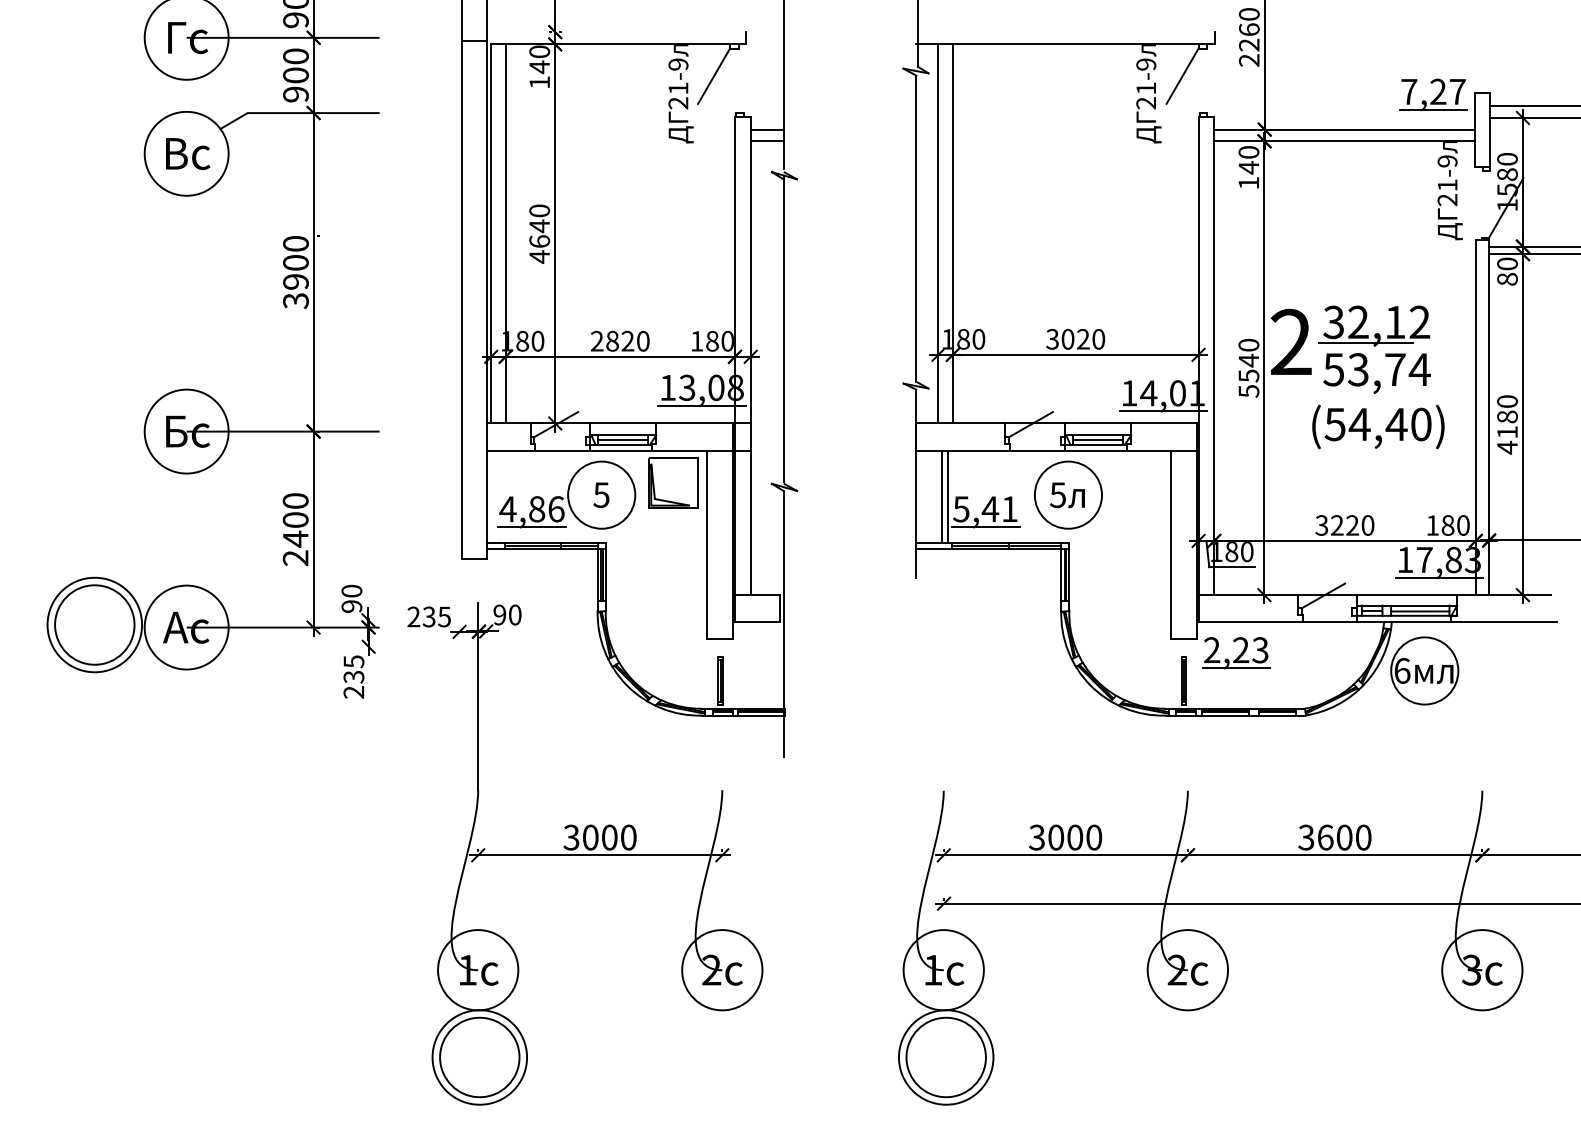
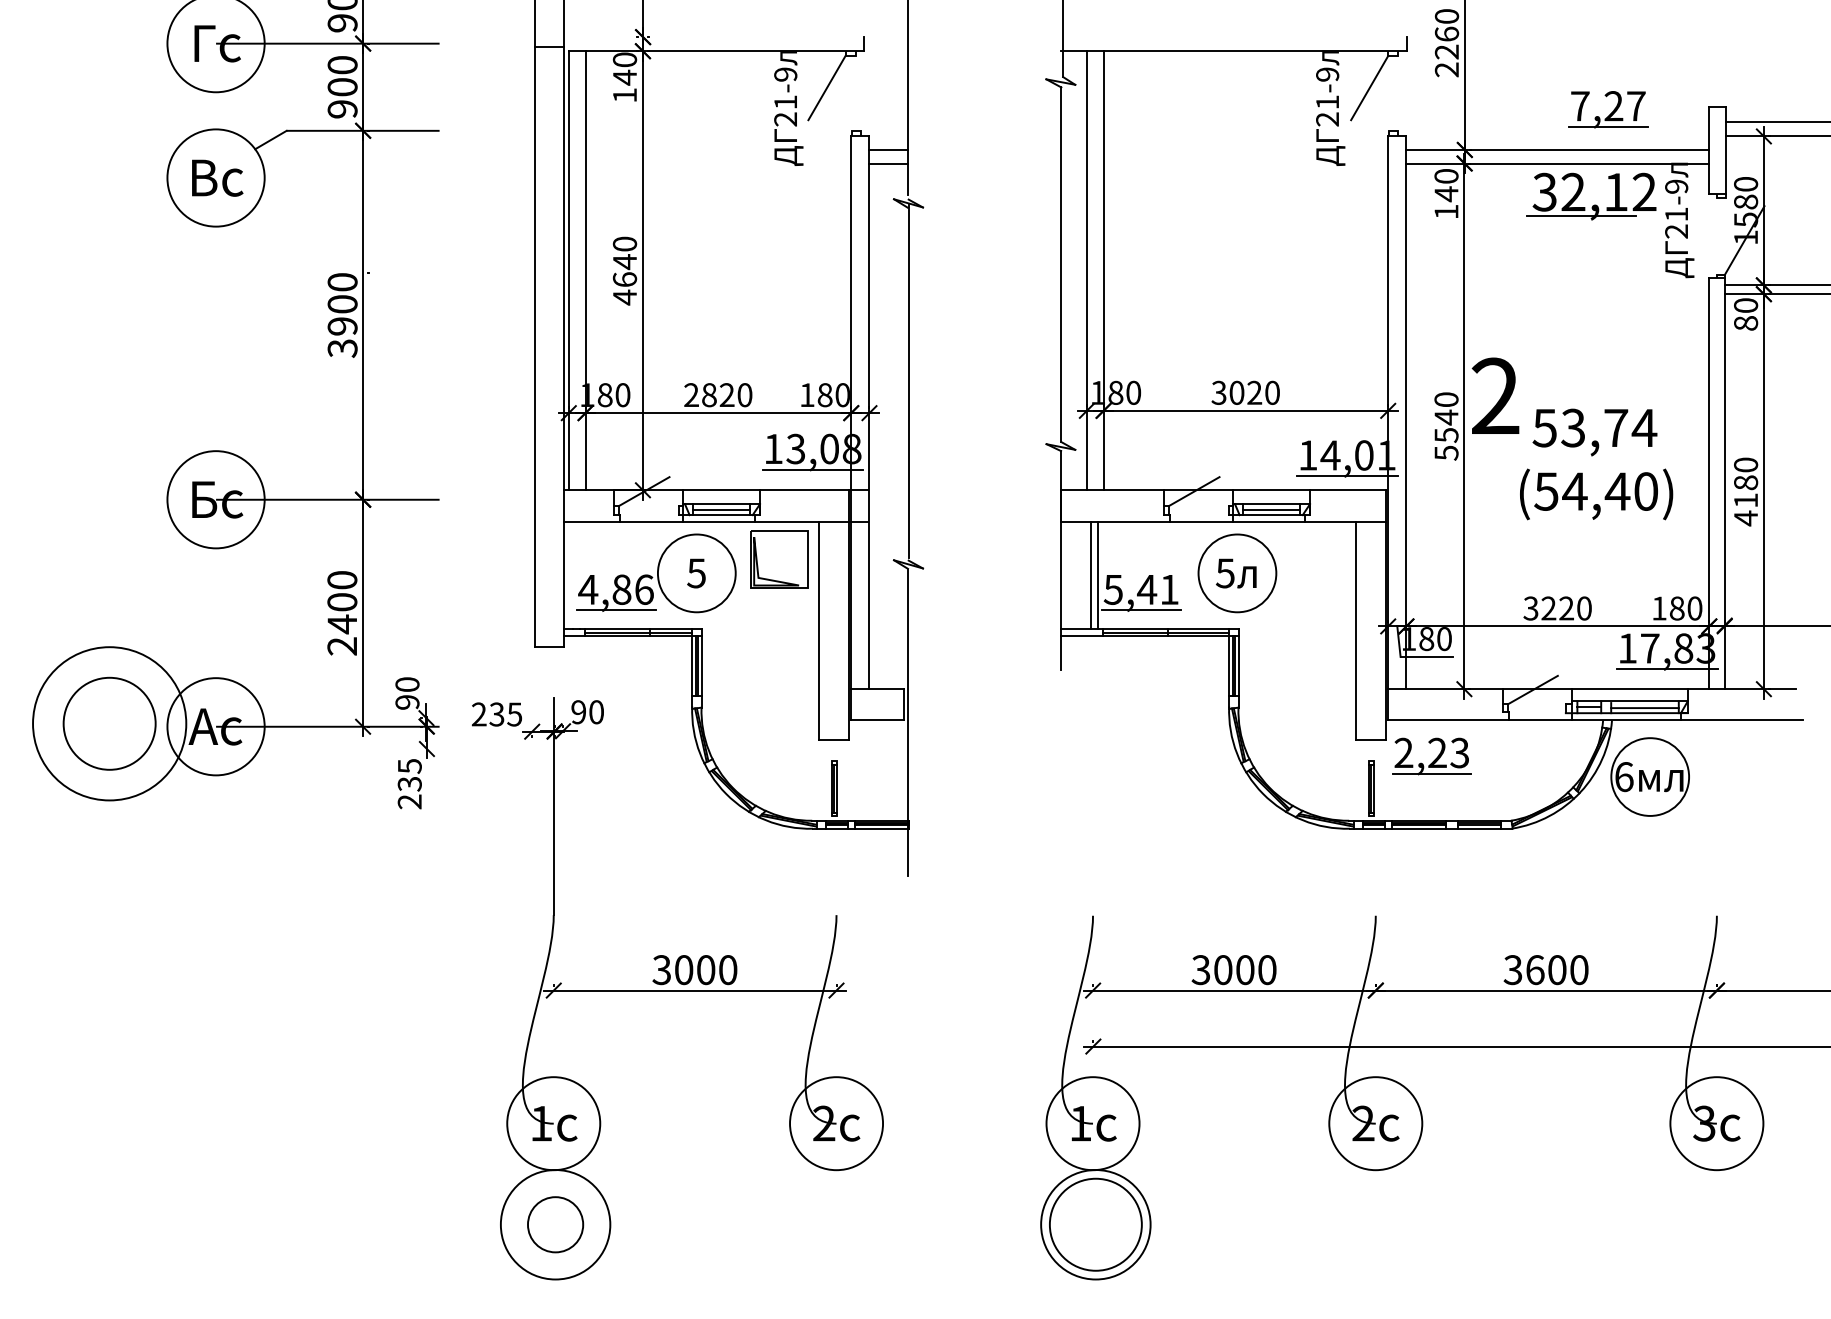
part: (1433, 94) -> (1608, 109), moved
part: (1376, 332) -> (1594, 204), moved
circle: (94, 624) -> (109, 723), size x1.4
circle: (479, 1057) -> (555, 1224), size x0.6

